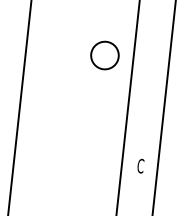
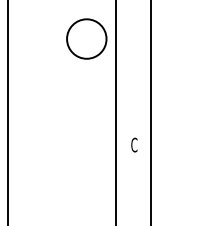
circle: (104, 54) -> (86, 38), size x1.43

